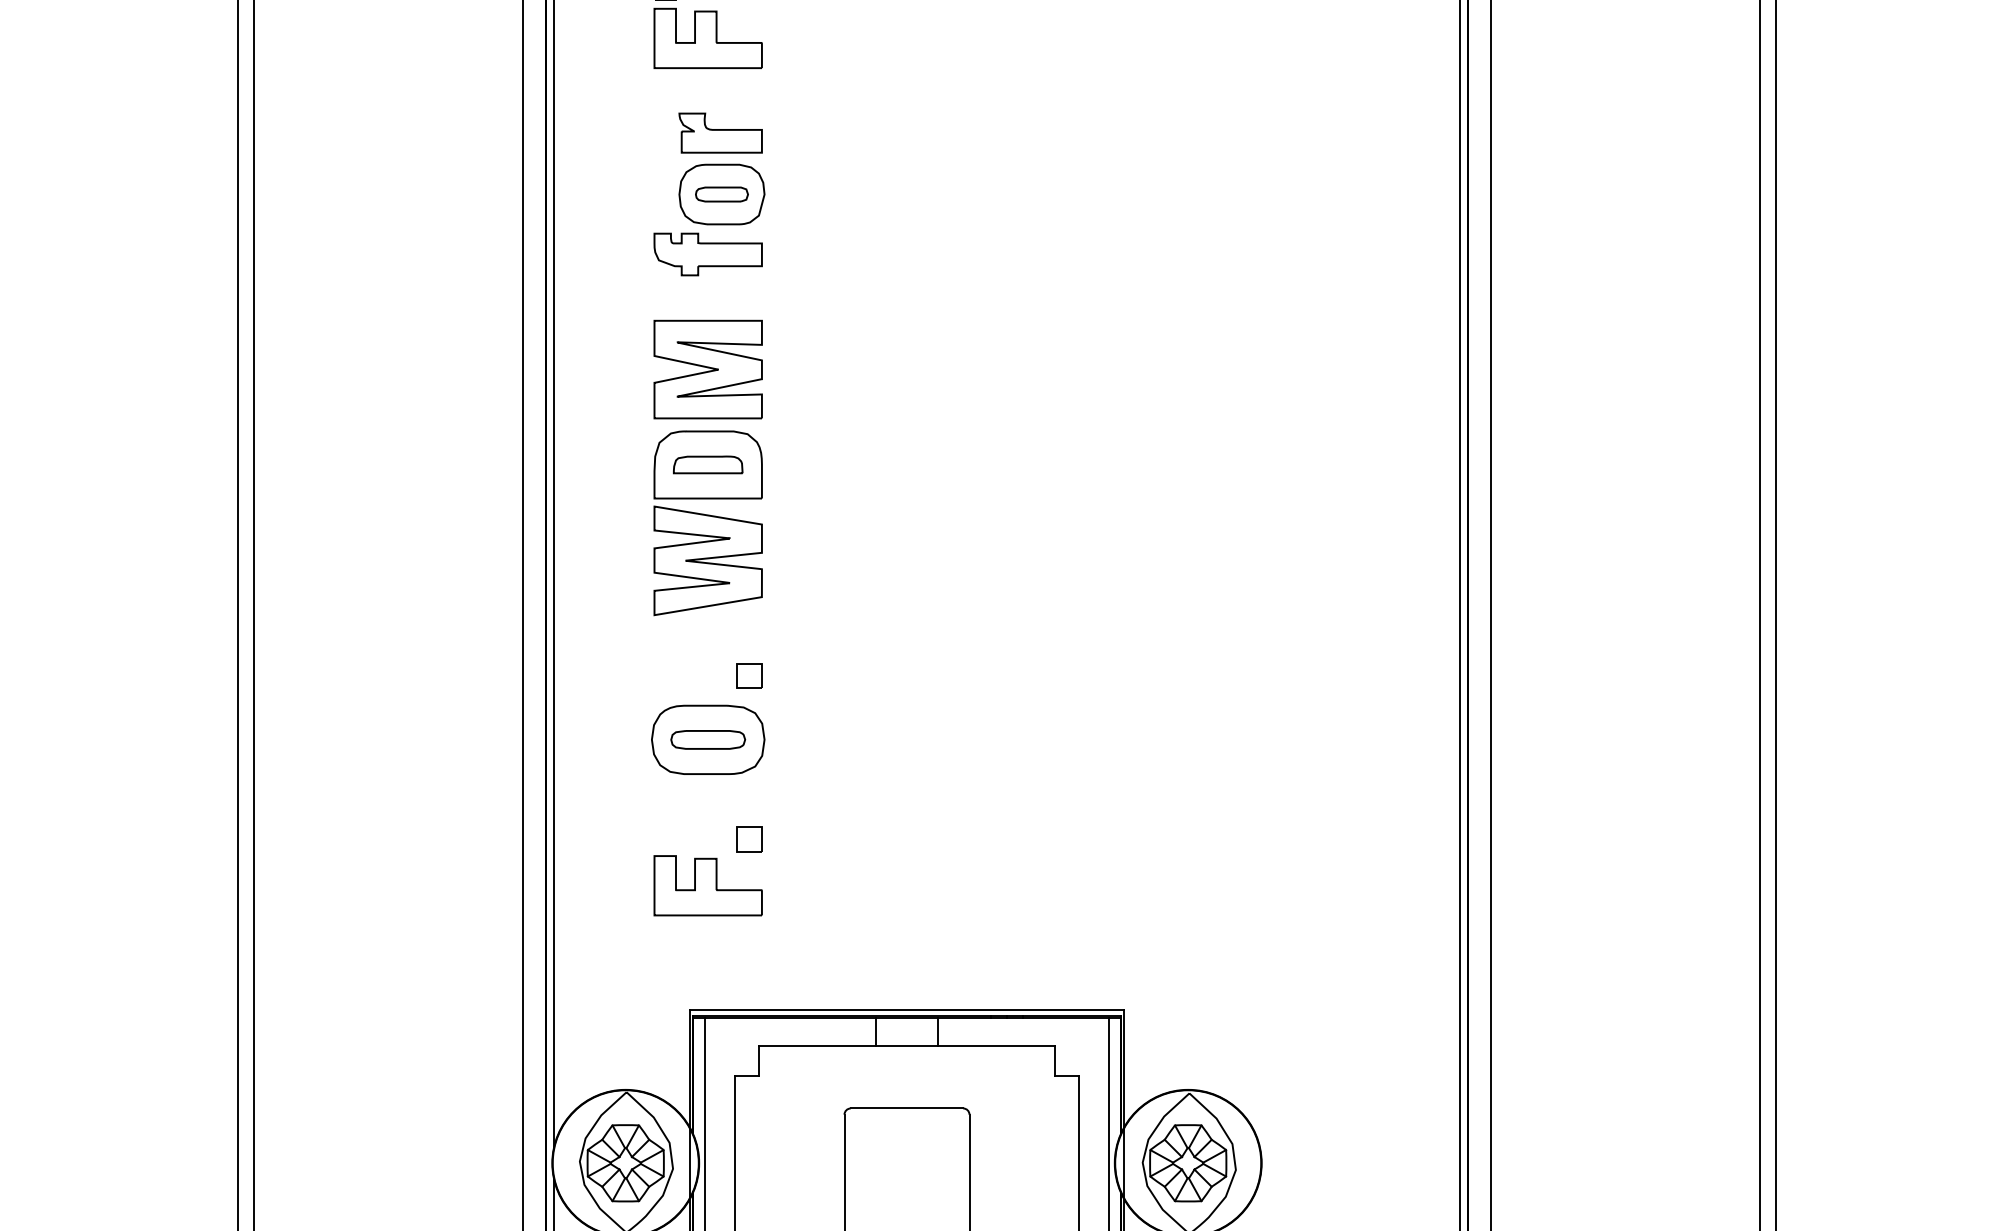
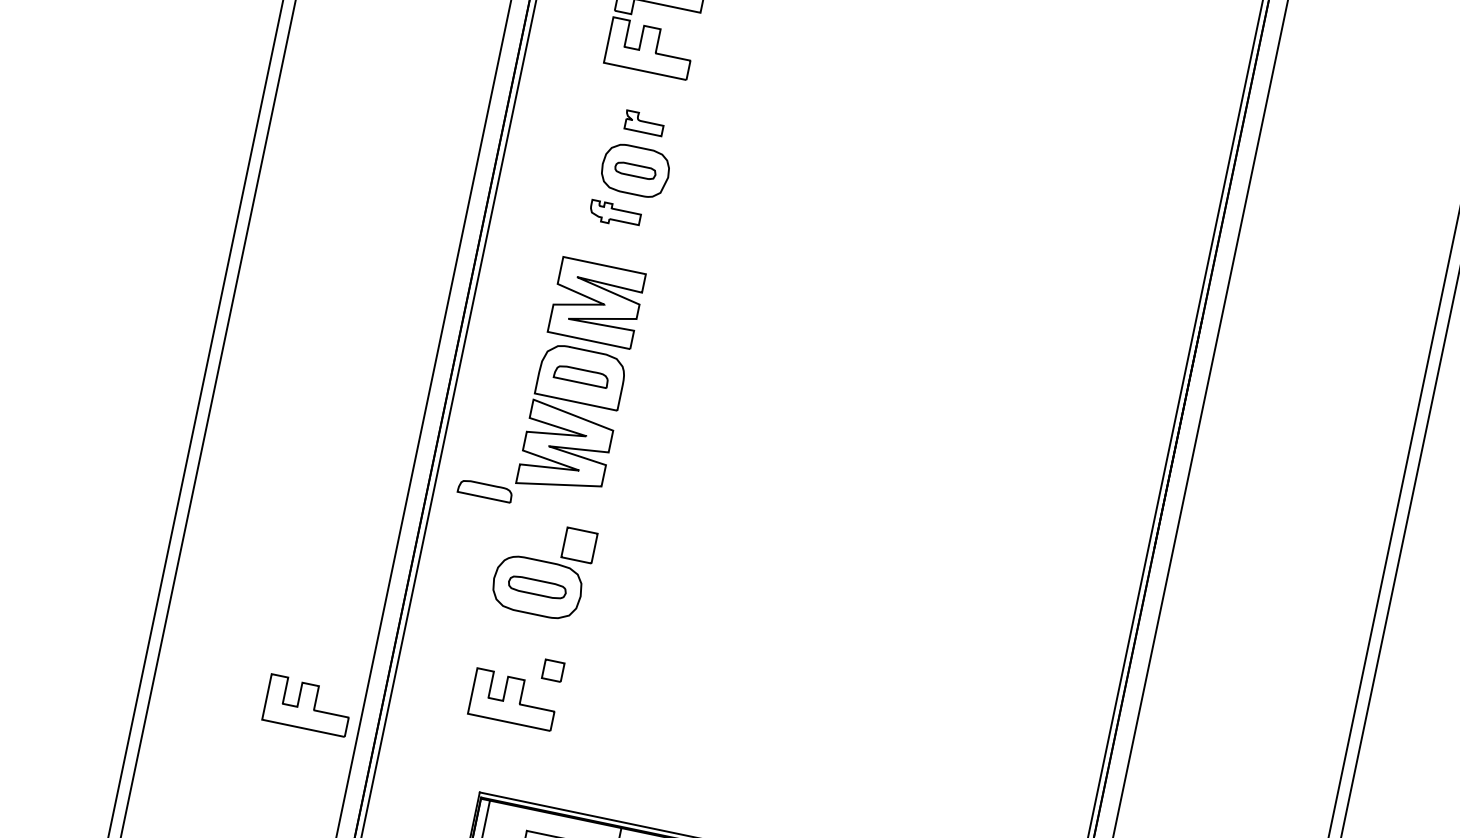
part: (720, 132) -> (644, 122), size x0.6
part: (707, 254) -> (614, 214), size x0.6
part: (618, 632) -> (485, 490), added
part: (749, 675) -> (579, 544), size x1.6
part: (452, 946) -> (307, 705), added

